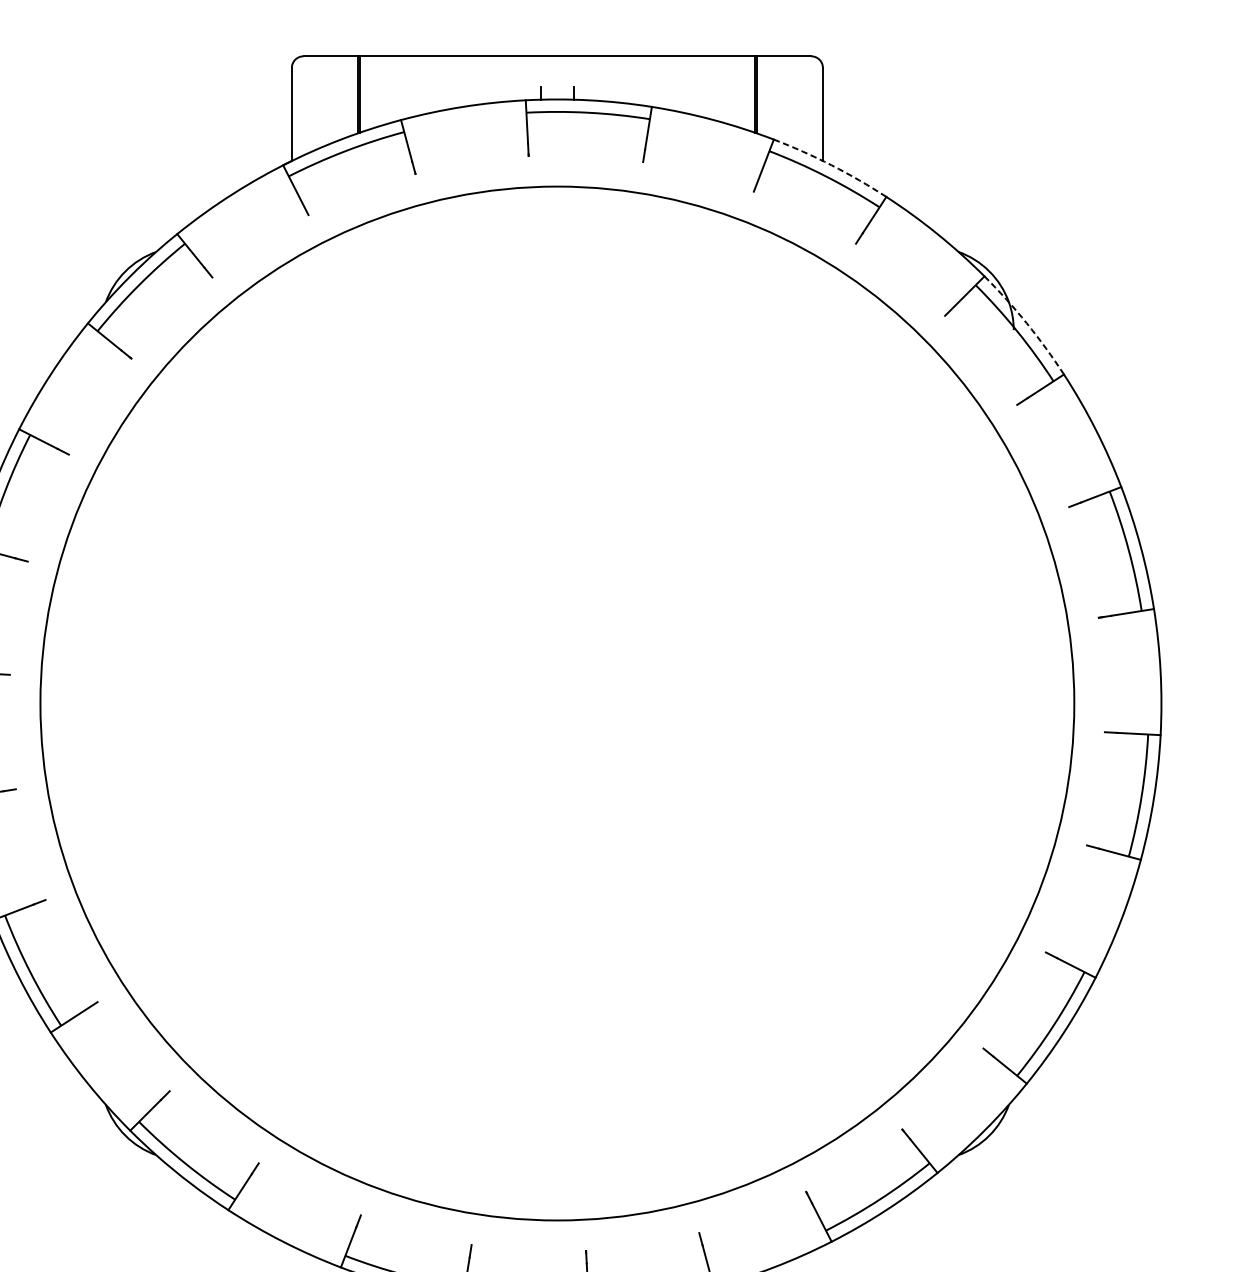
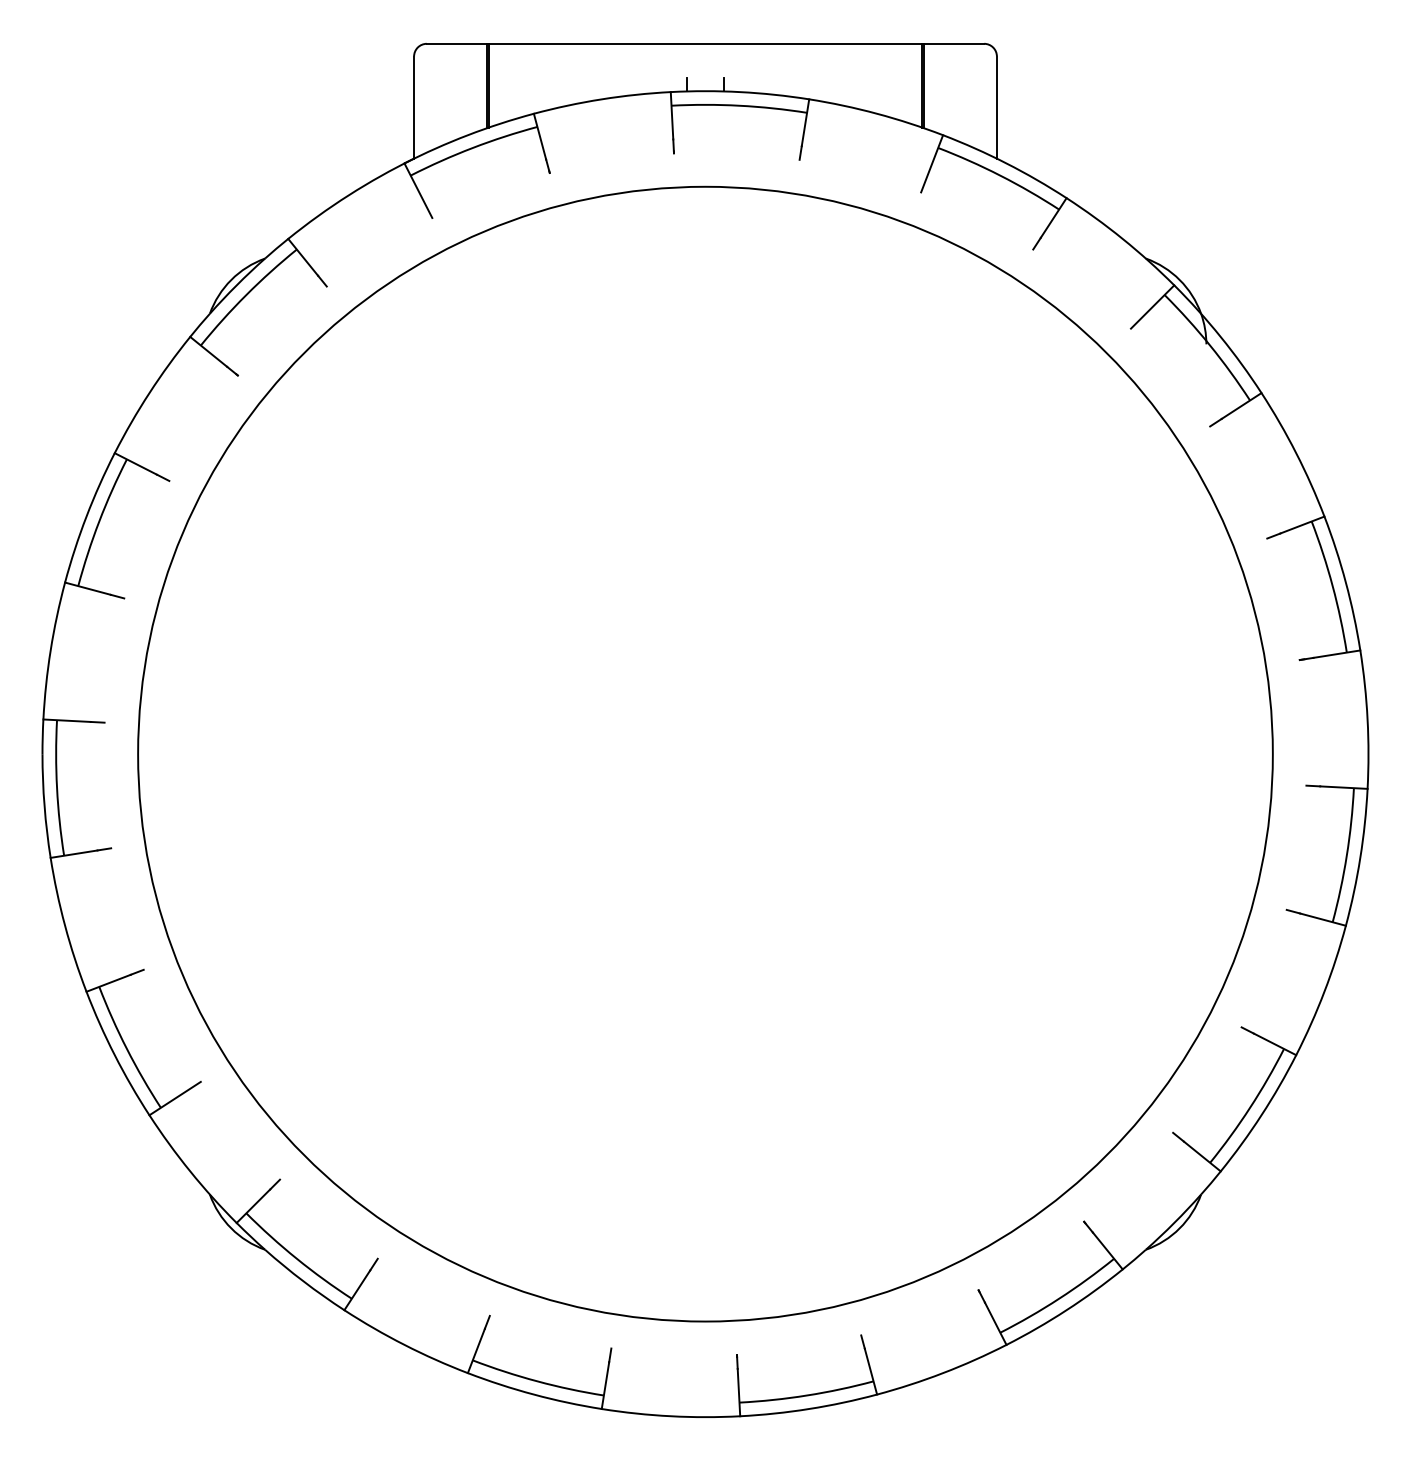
arc: (831, 165) -> (1006, 163), dashed -> solid
arc: (1026, 322) -> (1220, 336), dashed -> solid

